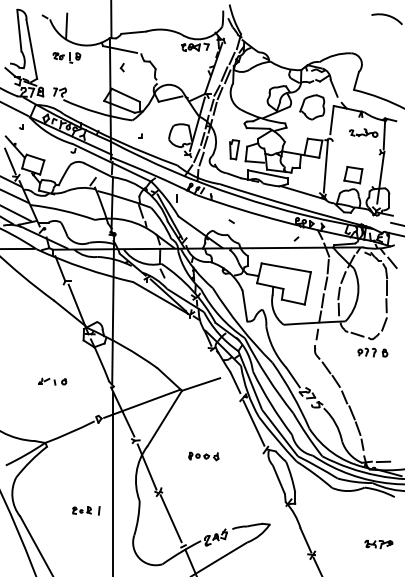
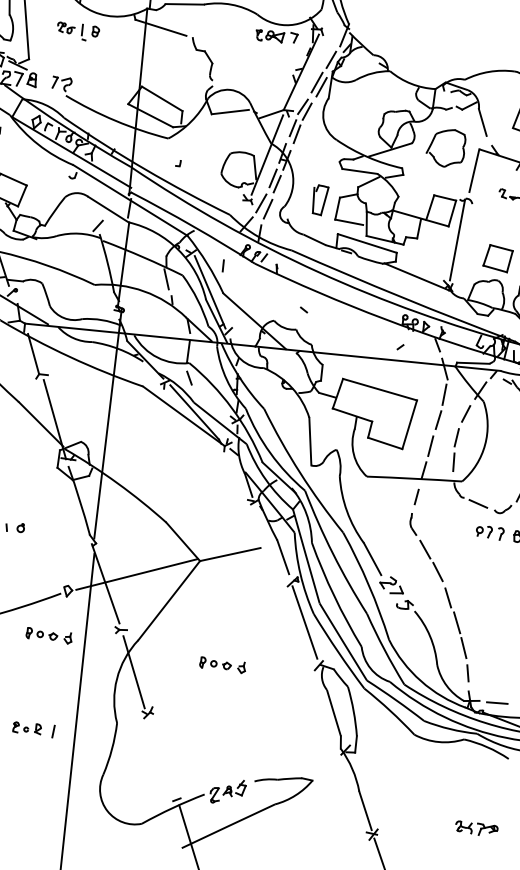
part: (121, 67) -> (160, 55), removed
part: (89, 449) -> (48, 635), added
line: (170, 518) -> (161, 754), removed

